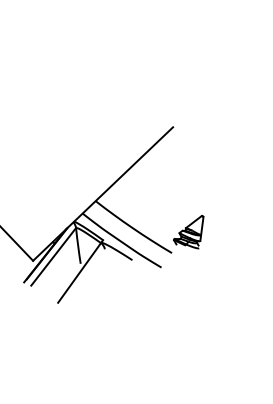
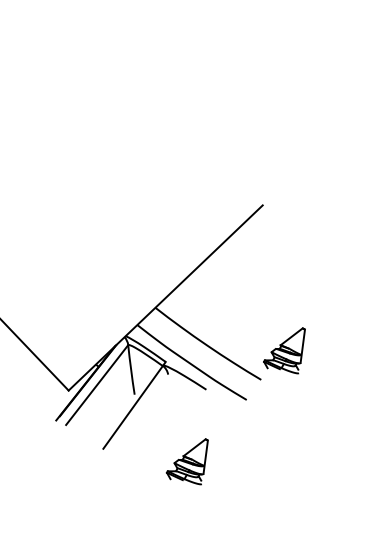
part: (118, 312) -> (187, 462), added

